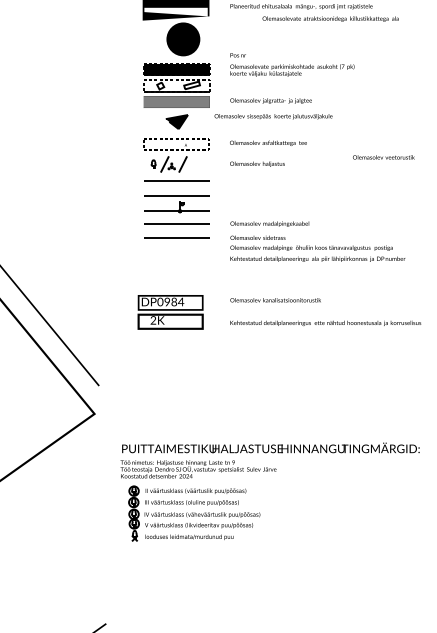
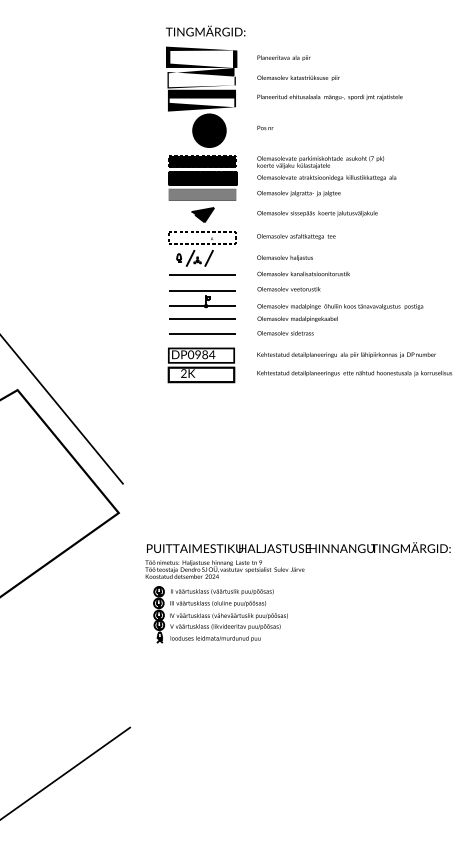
text: (330, 18) -> (326, 177), moved
text: (238, 54) -> (265, 127), moved
hatch: (176, 86) -> (202, 178), added
text: (273, 116) -> (317, 213), moved
text: (383, 157) -> (288, 289), moved
text: (311, 247) -> (340, 306), moved
text: (275, 299) -> (303, 273), moved
text: (170, 312) -> (201, 365), moved
text: (325, 323) -> (354, 373), moved

